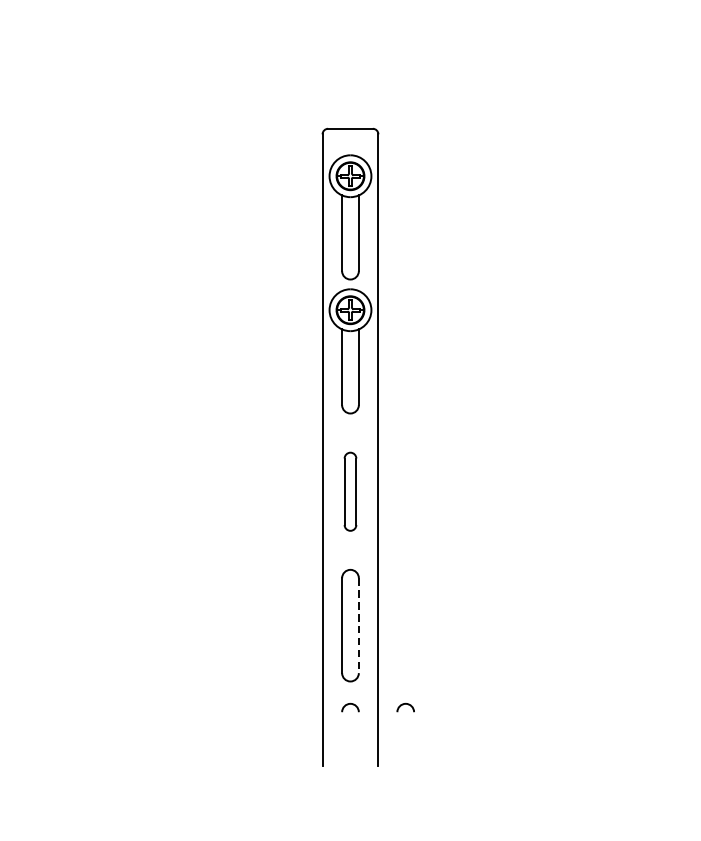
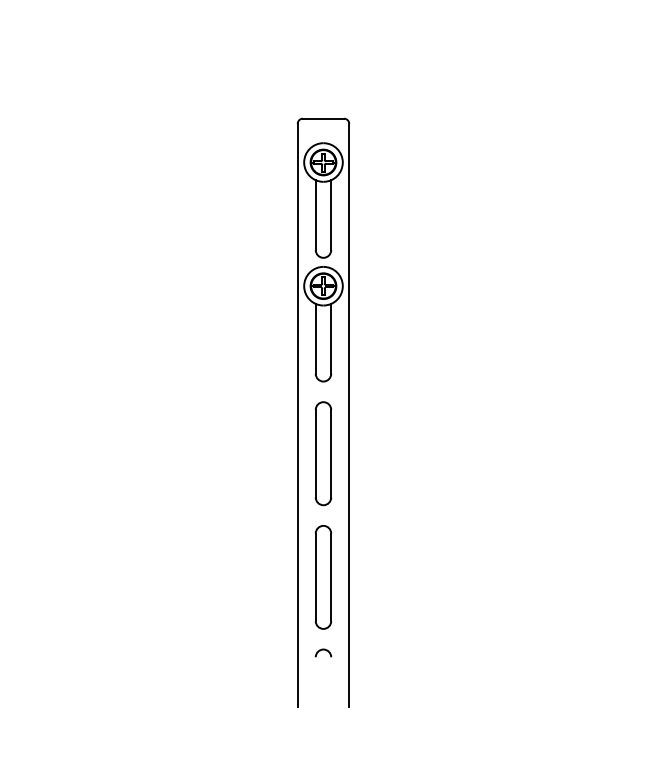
part: (350, 491) -> (323, 453), size x1.43
line: (359, 625) -> (331, 577), dashed -> solid
arc: (405, 704) -> (374, 650), removed

